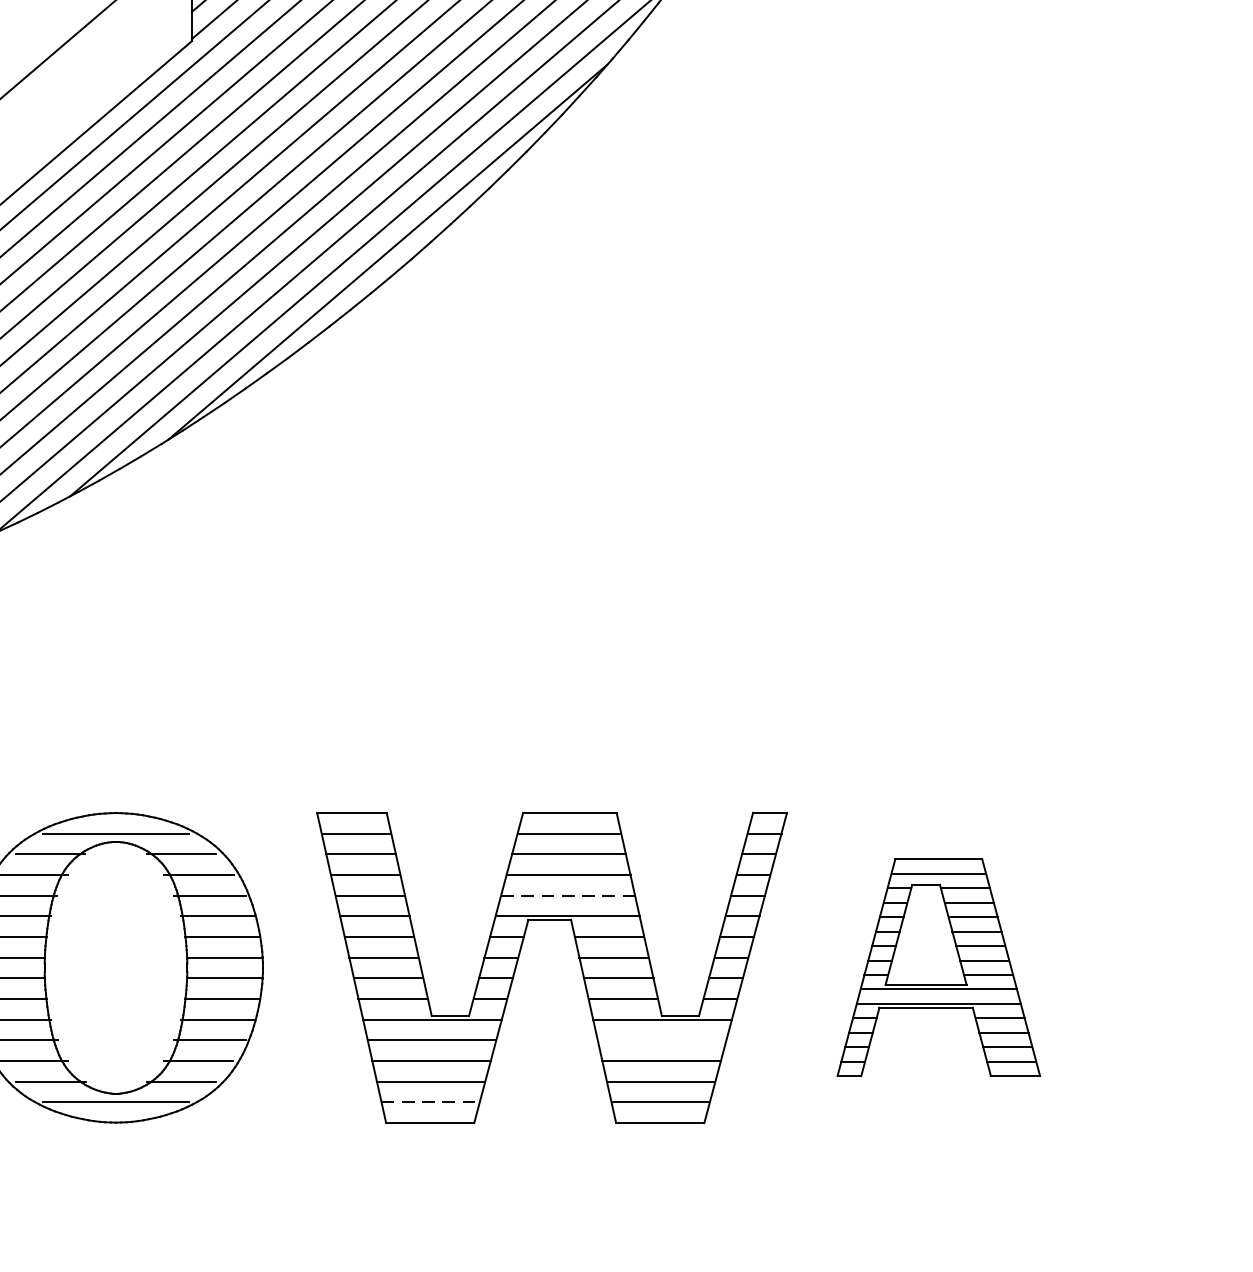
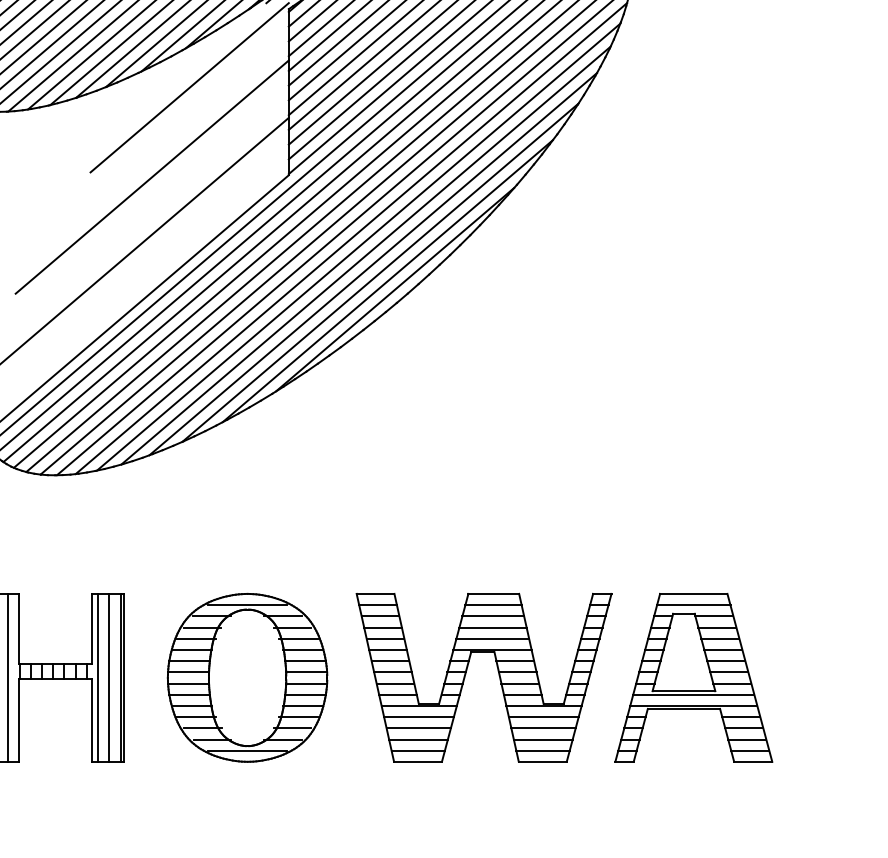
line: (569, 895) -> (493, 638), dashed -> solid
part: (938, 967) -> (693, 677), size x1.43
line: (661, 1040) -> (543, 717), added
line: (431, 1101) -> (418, 750), dashed -> solid

